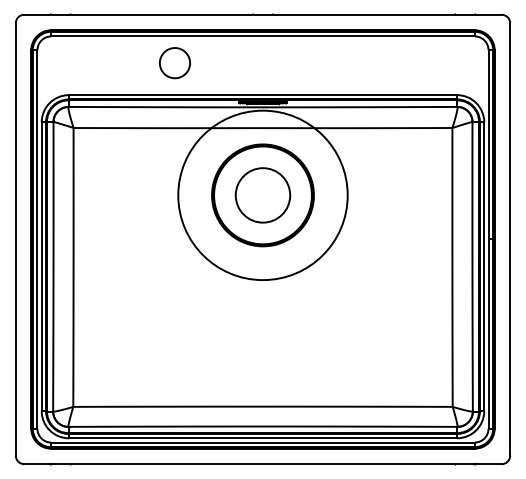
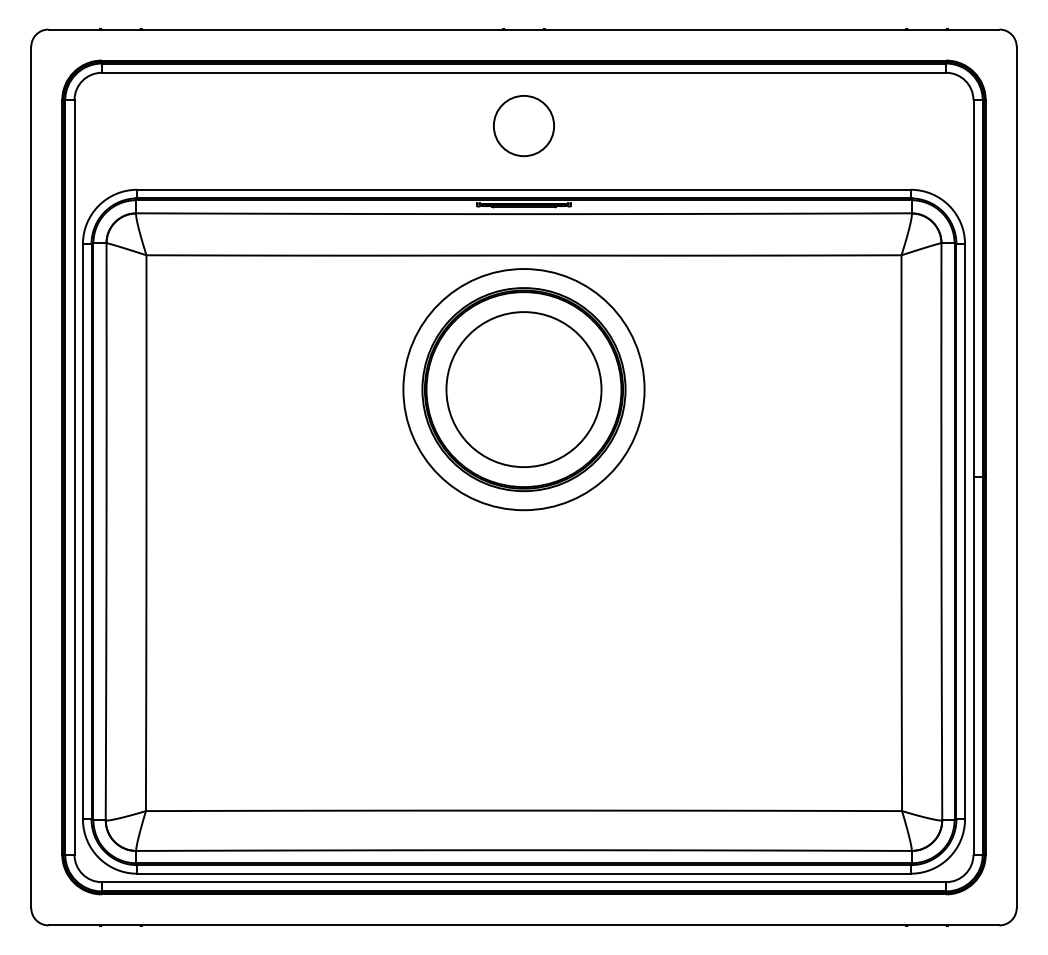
circle: (174, 63) -> (523, 126), moved
circle: (262, 194) -> (523, 387), size x0.71
circle: (262, 195) -> (523, 389), size x1.43

